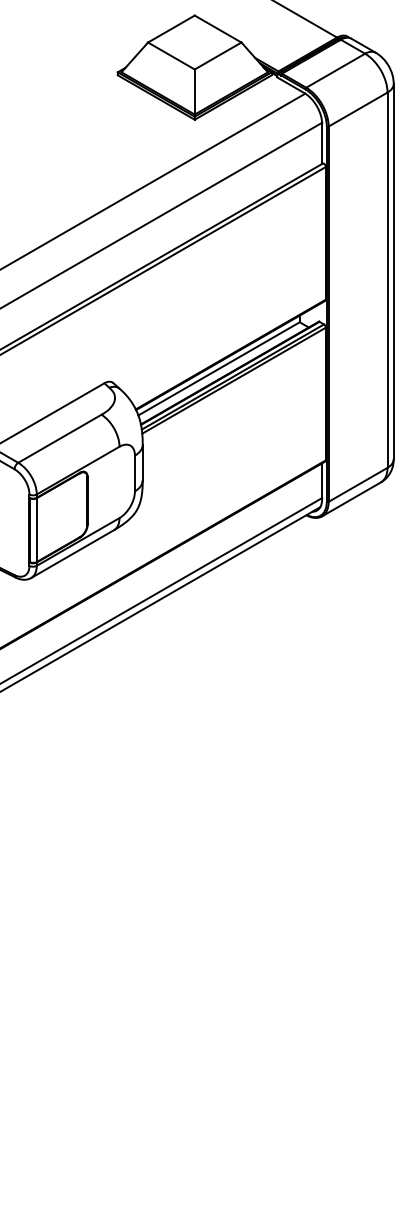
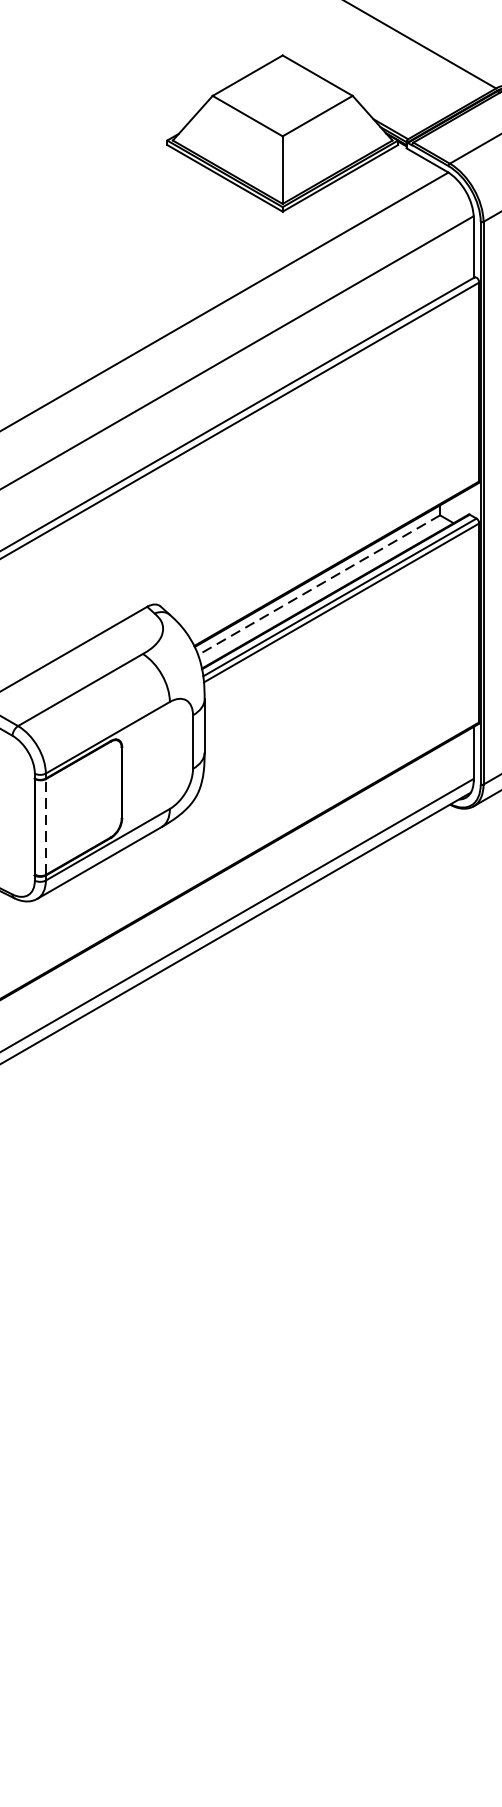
line: (218, 369) -> (318, 586), solid -> dashed
line: (37, 530) -> (46, 827), solid -> dashed

